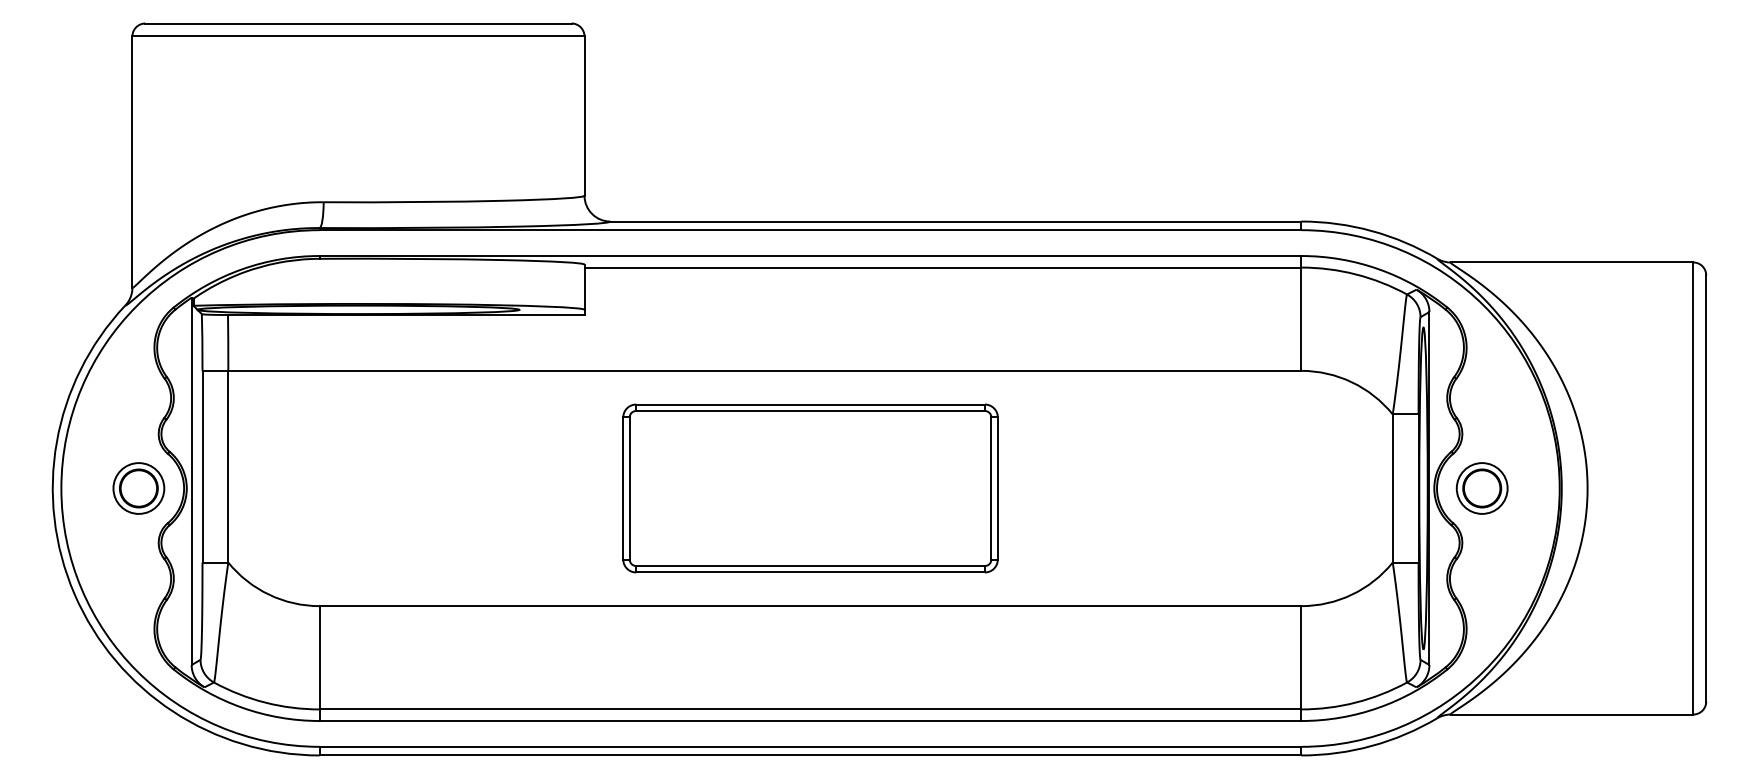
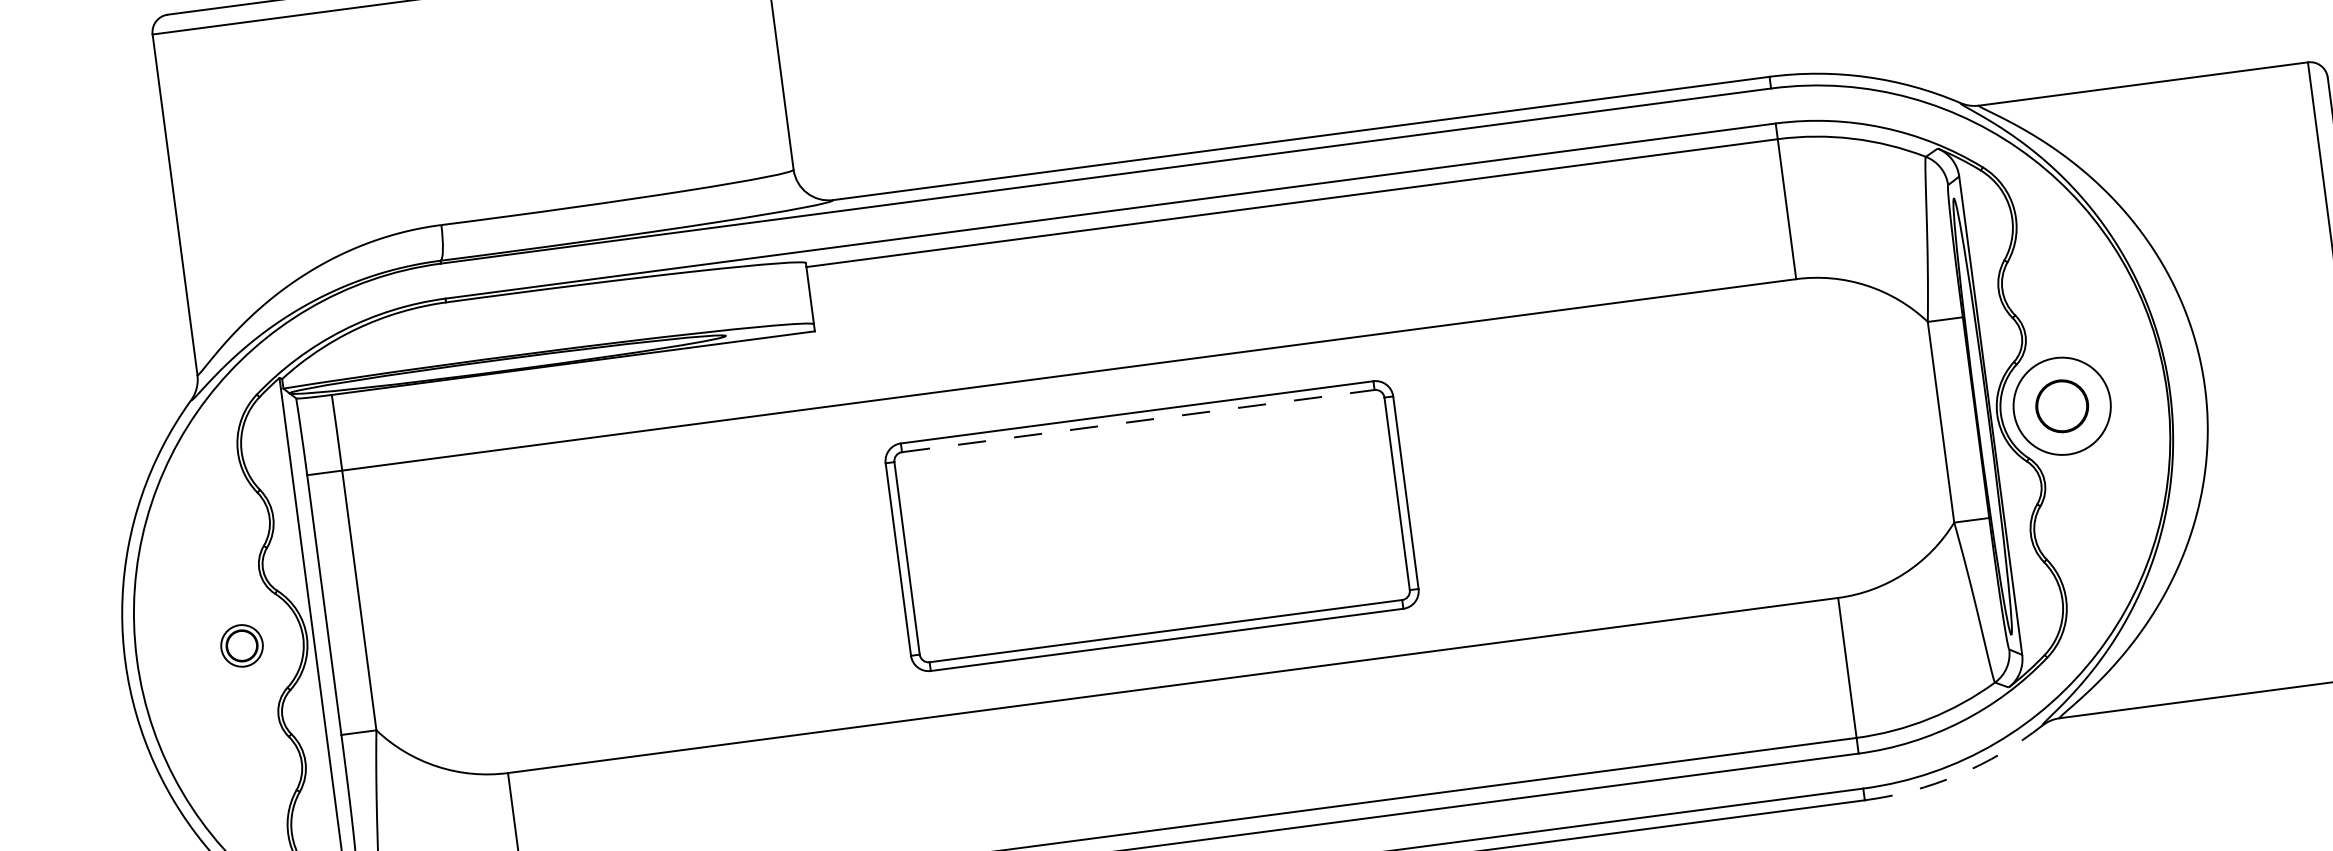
line: (811, 411) -> (1139, 421), solid -> dashed
part: (138, 488) -> (241, 645), size x0.6
circle: (1481, 488) -> (2061, 406), size x1.4
arc: (1371, 745) -> (1958, 774), solid -> dashed

